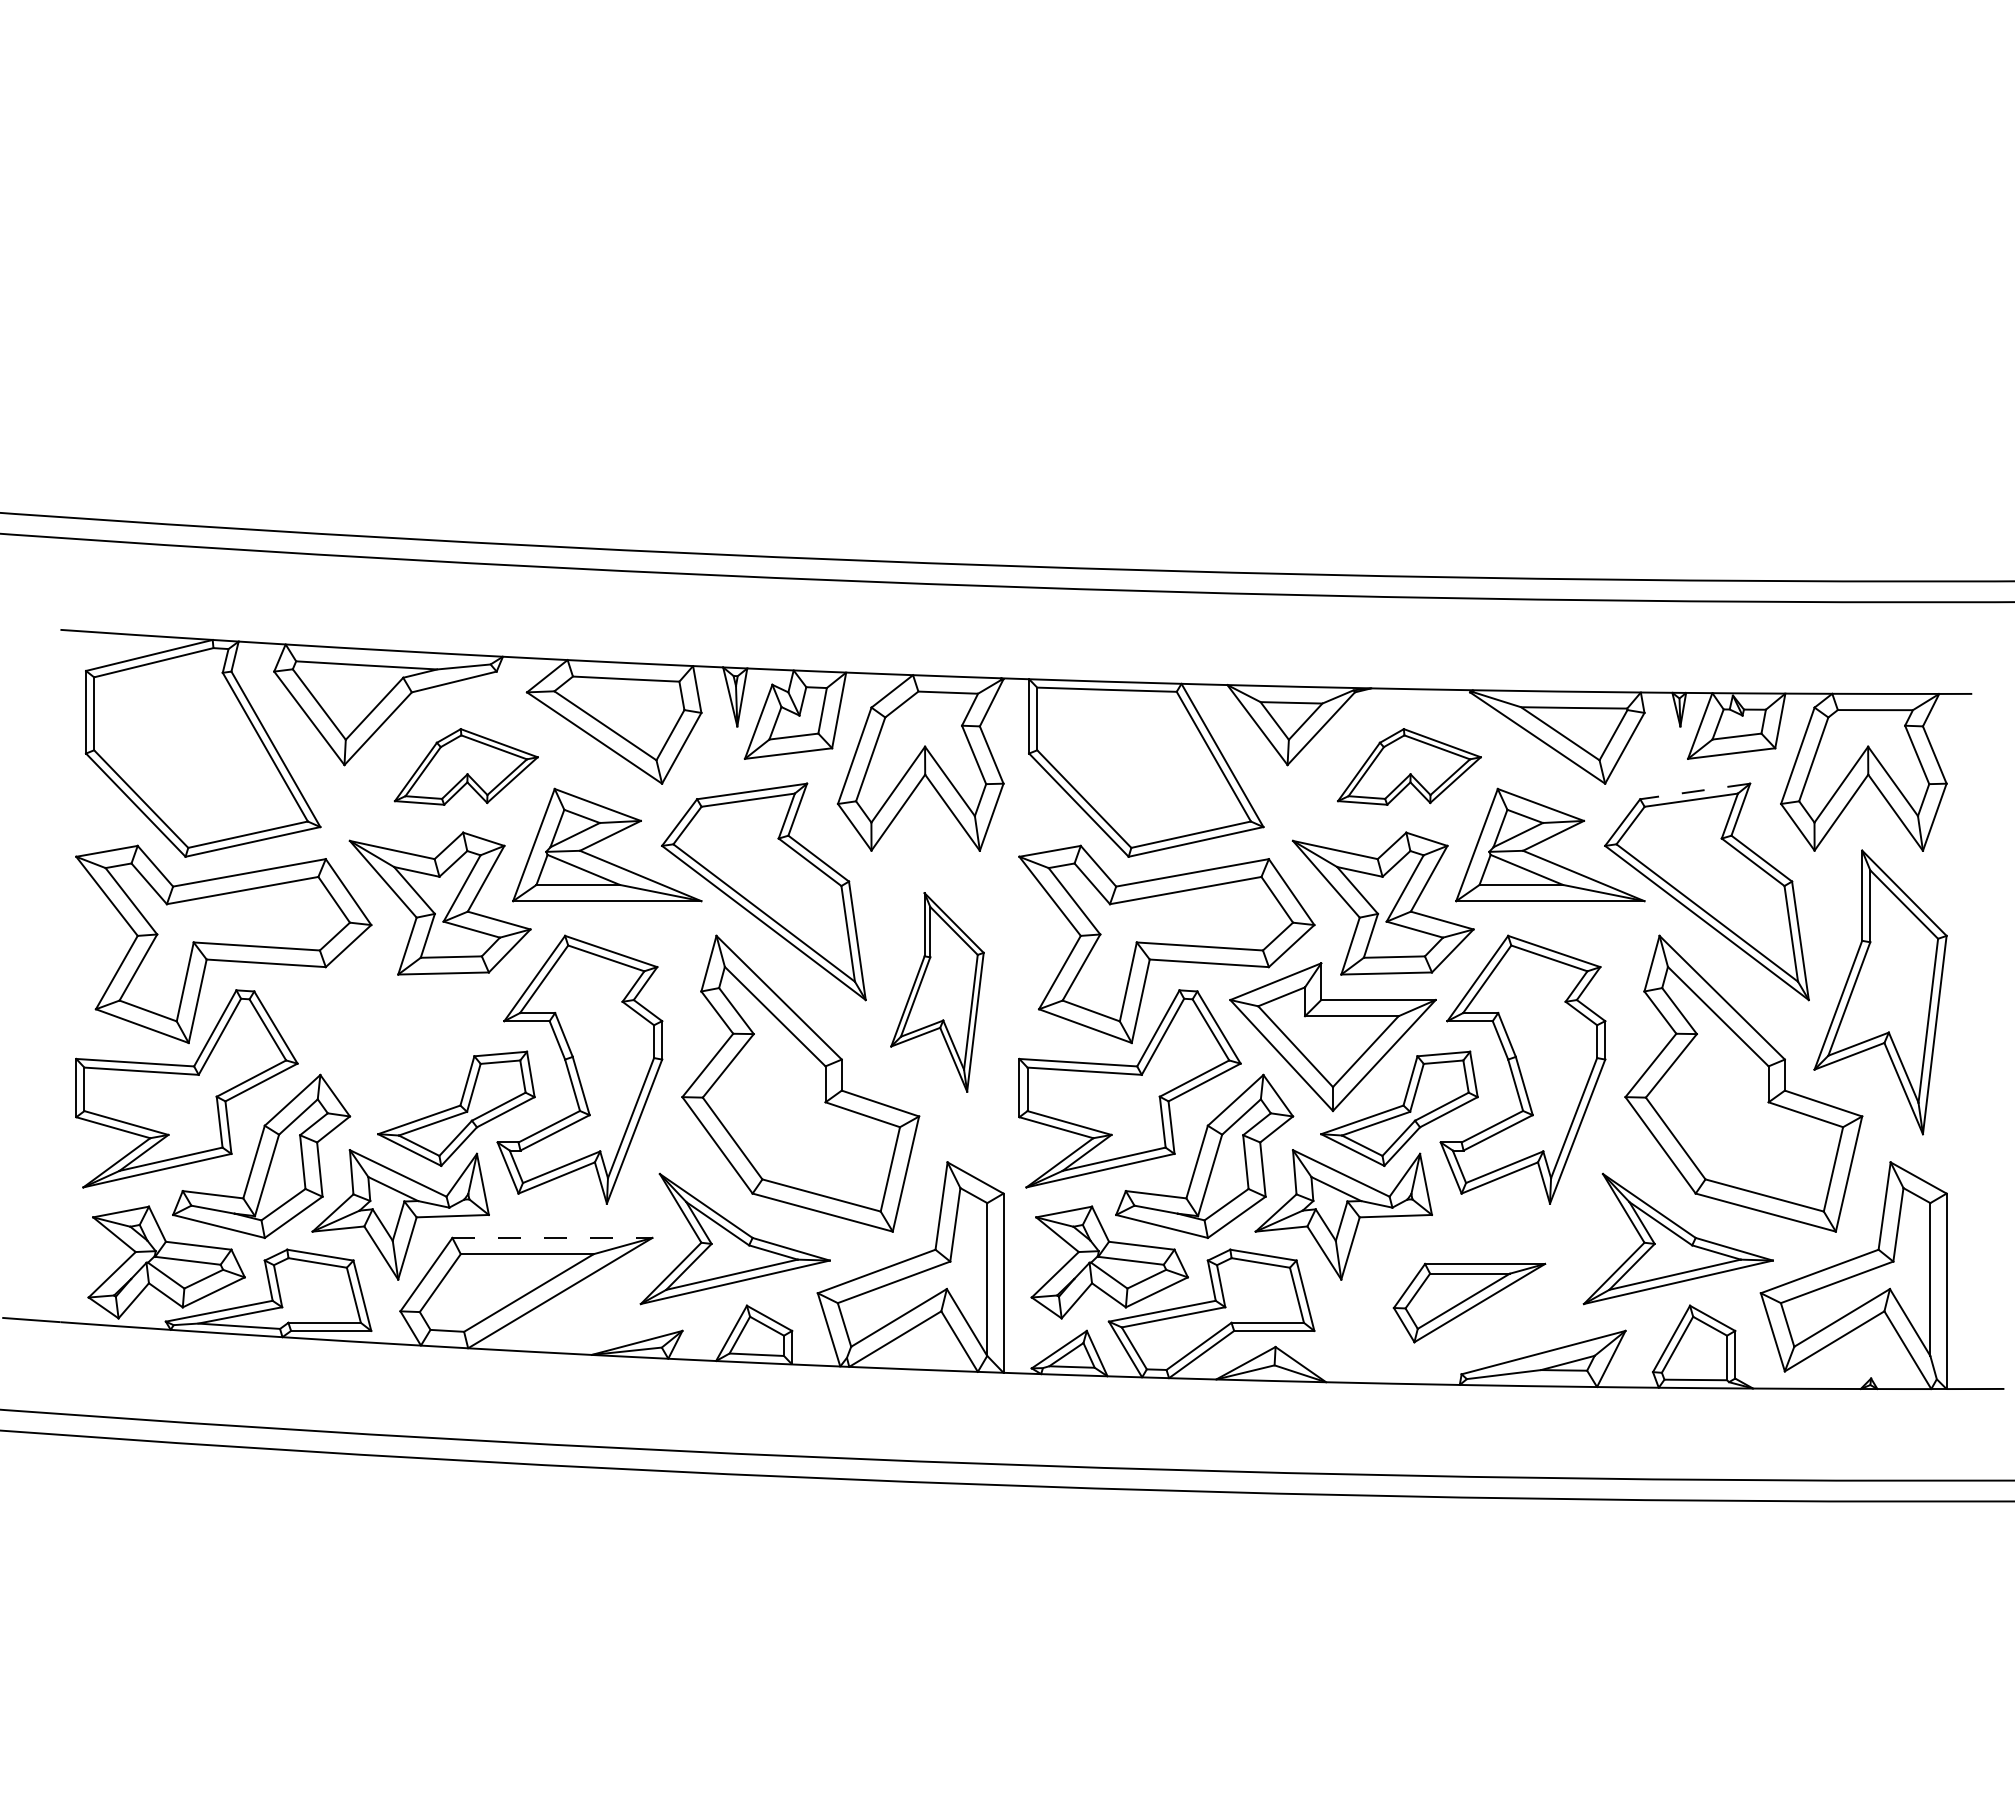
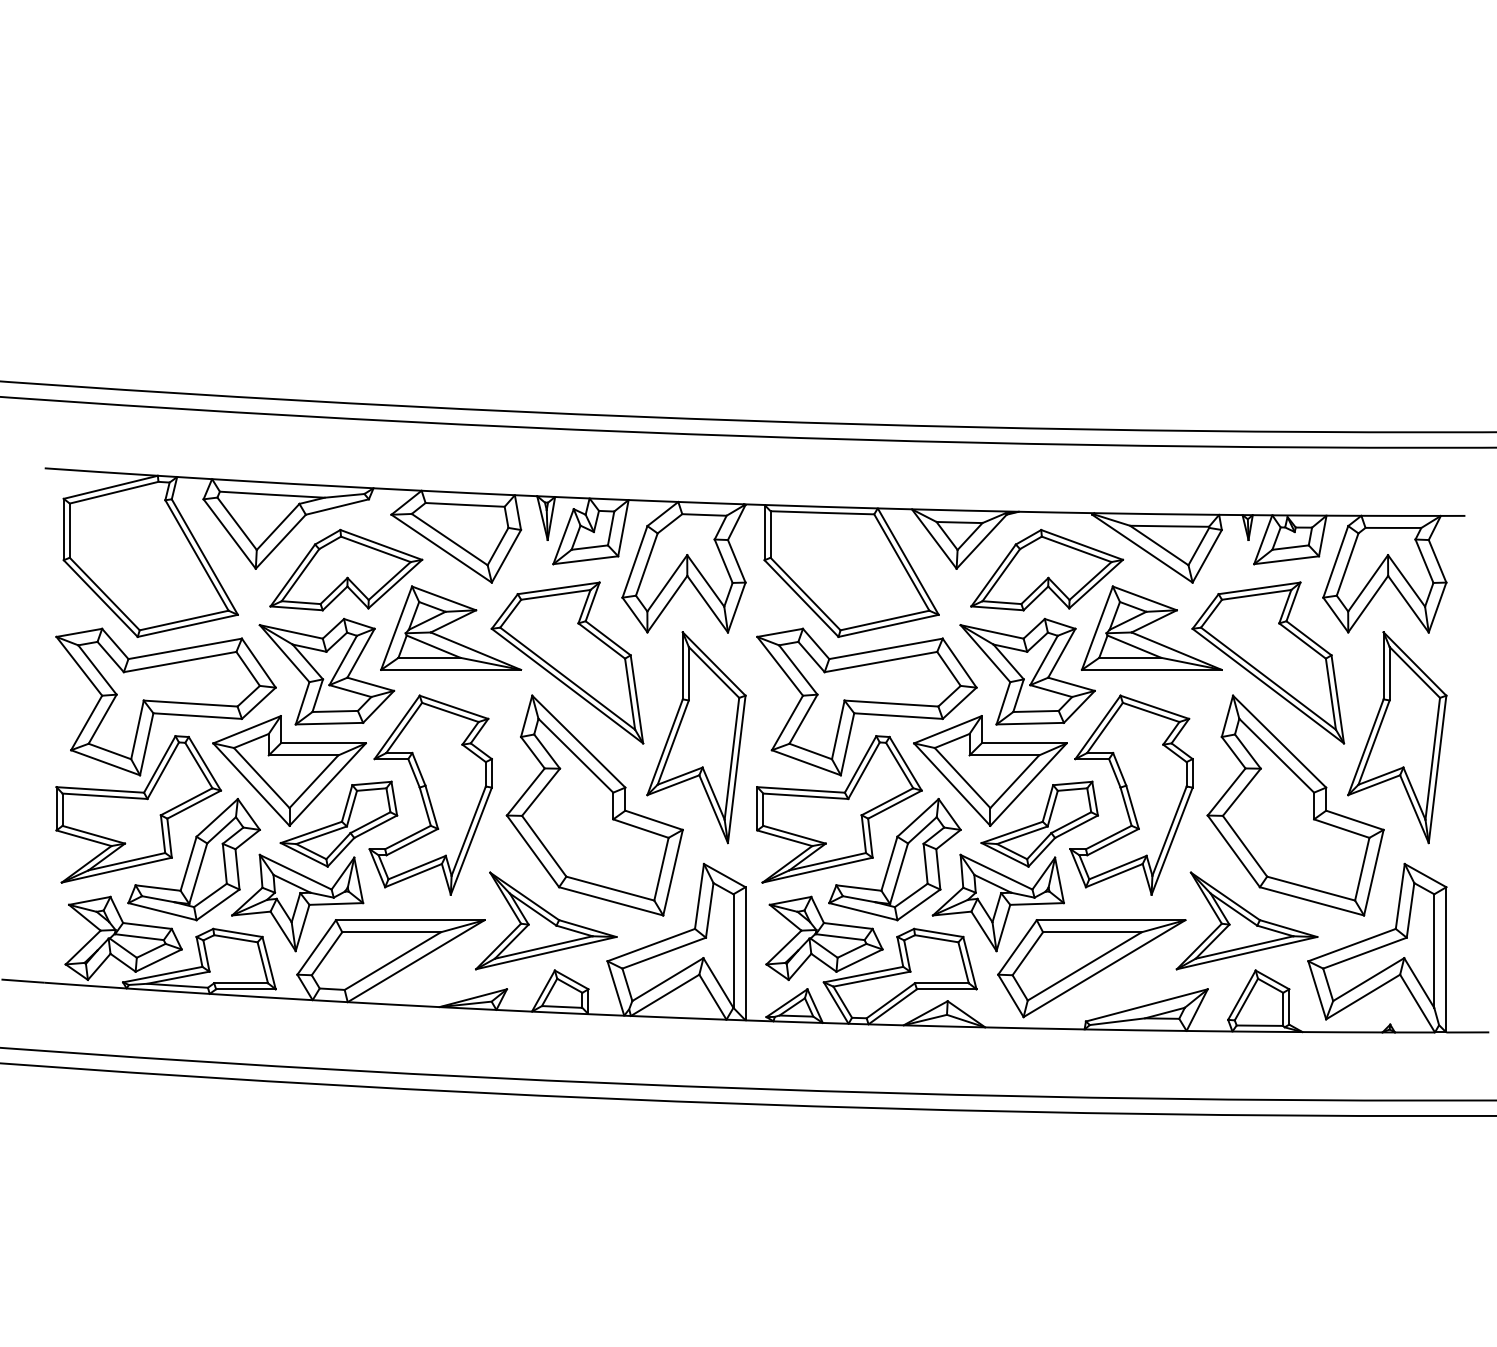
part: (466, 766) -> (346, 569), size x1.43
part: (1409, 766) -> (1047, 569), size x1.43
line: (1695, 791) -> (1259, 588), dashed -> solid
part: (937, 992) -> (696, 737), size x1.43
part: (389, 1037) -> (289, 771), added
line: (552, 1237) -> (410, 919), dashed -> solid
part: (1469, 1302) -> (1091, 968), size x1.67

